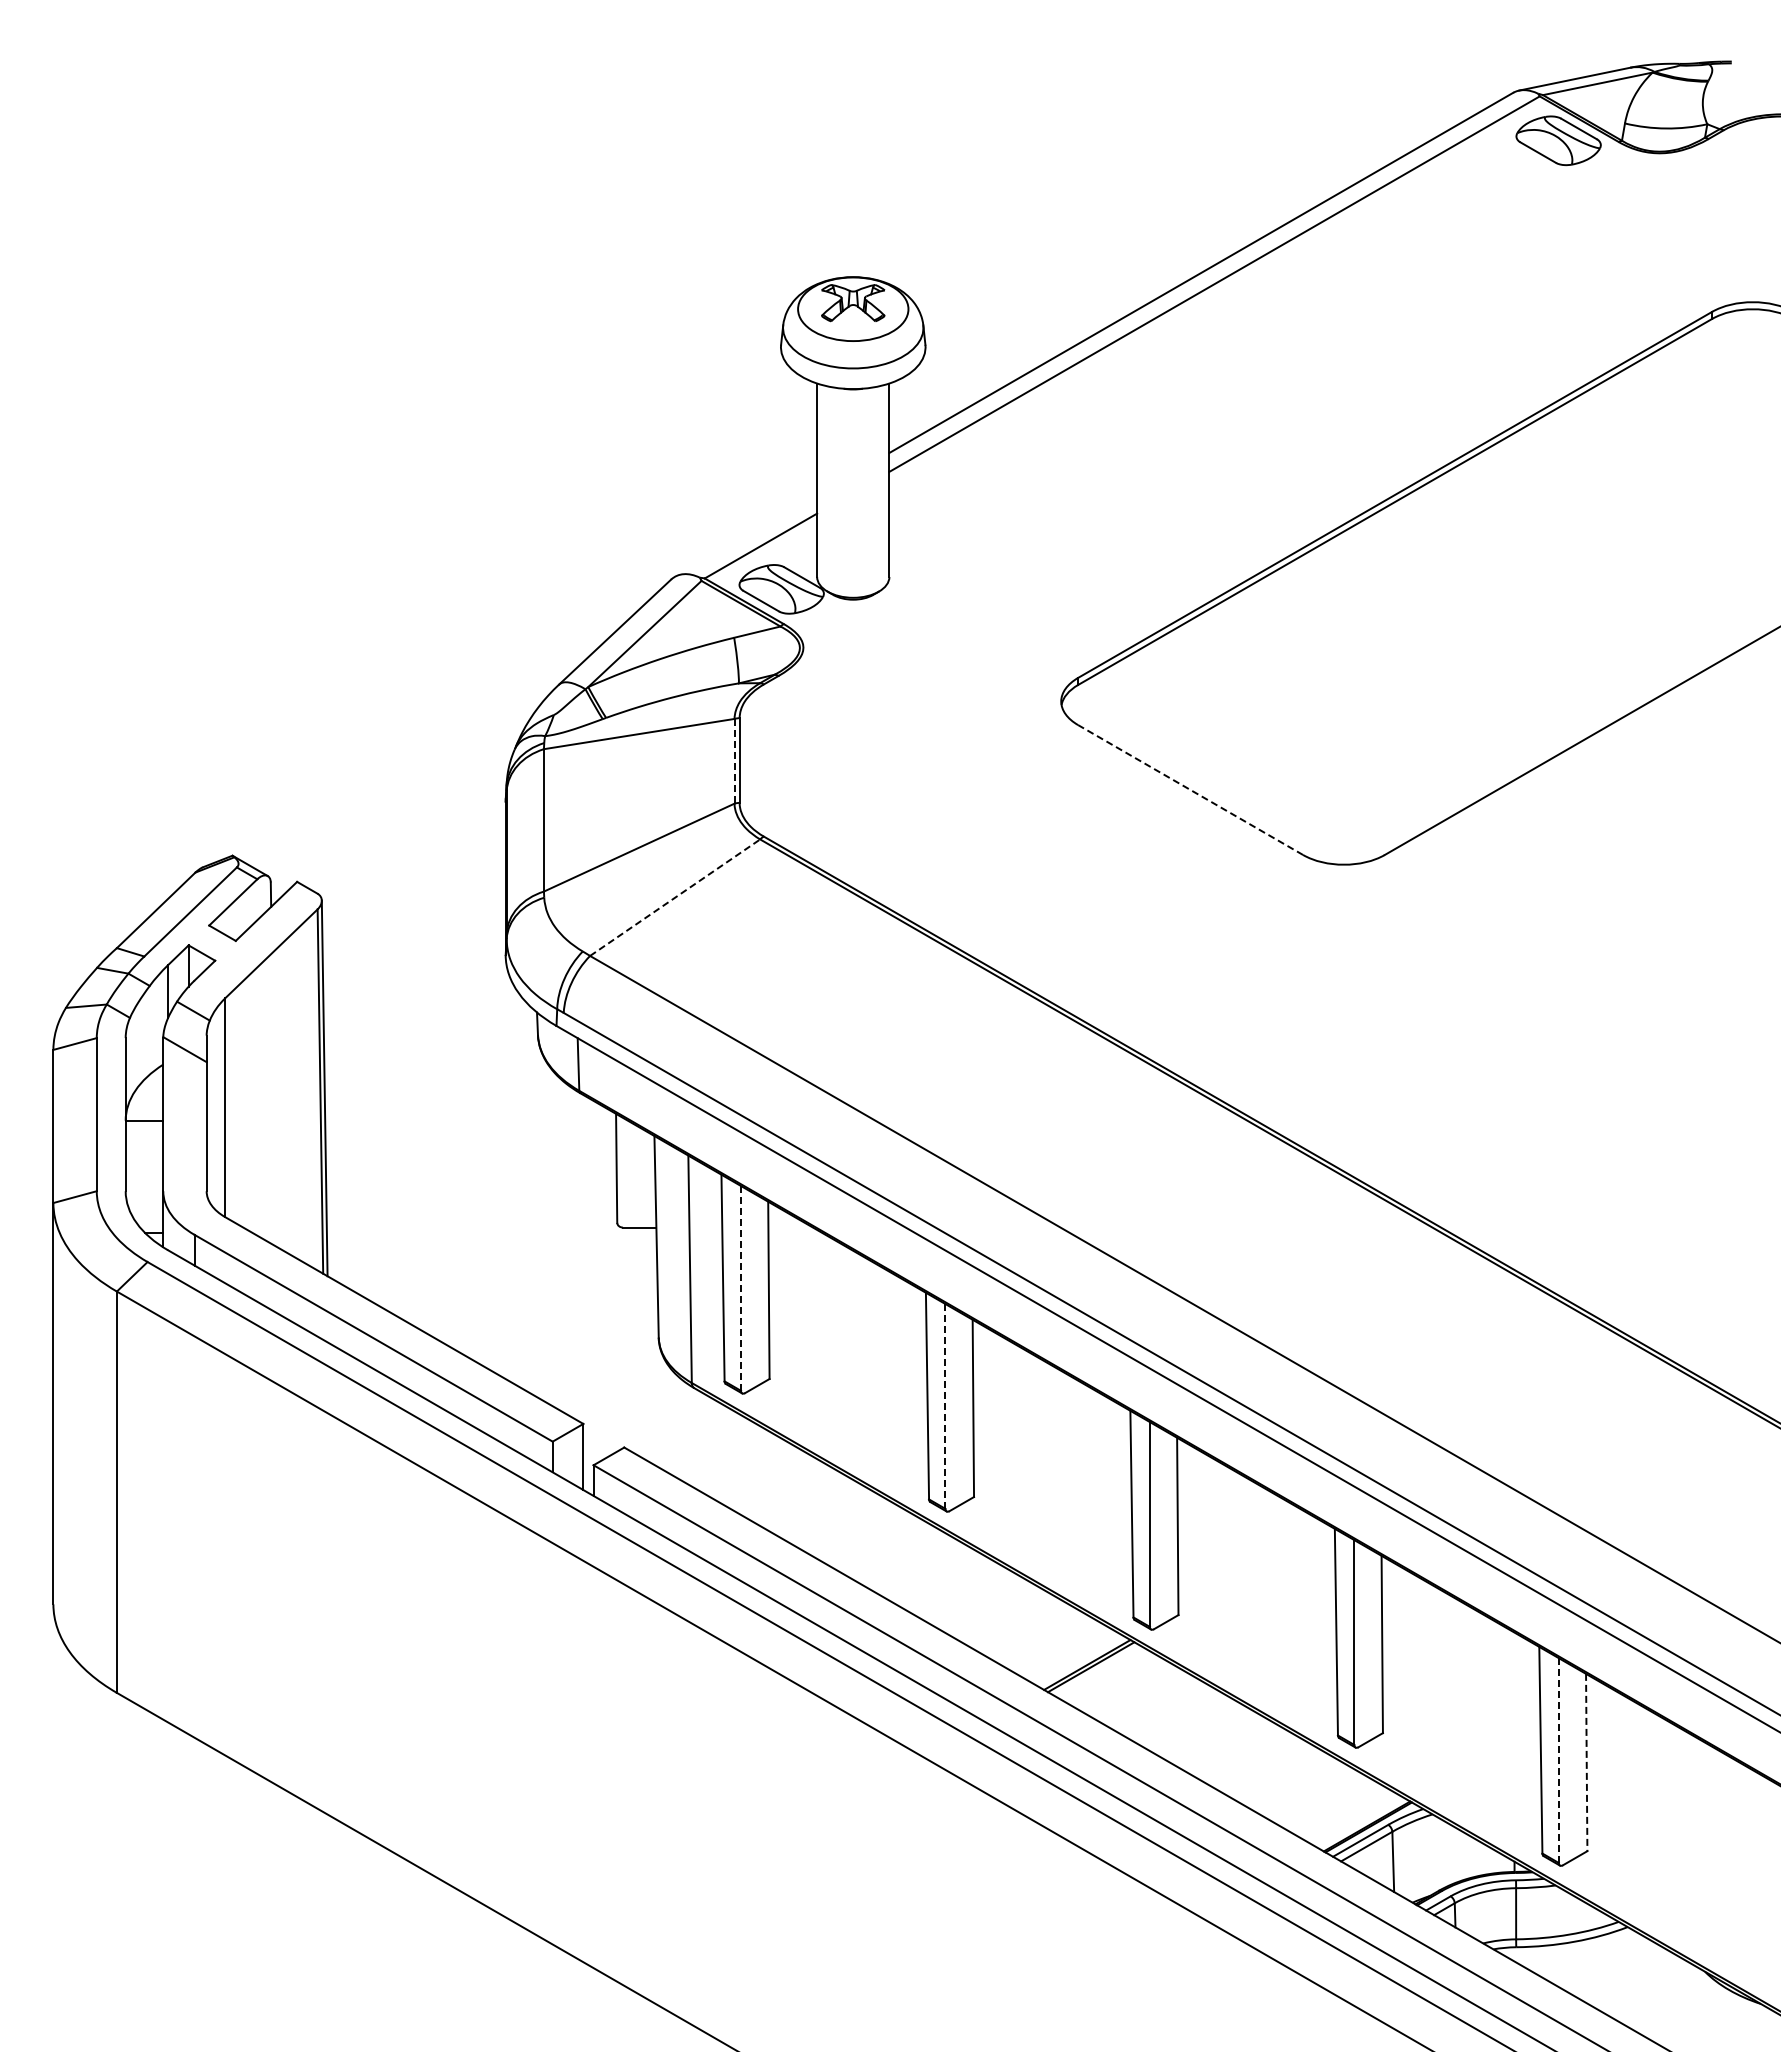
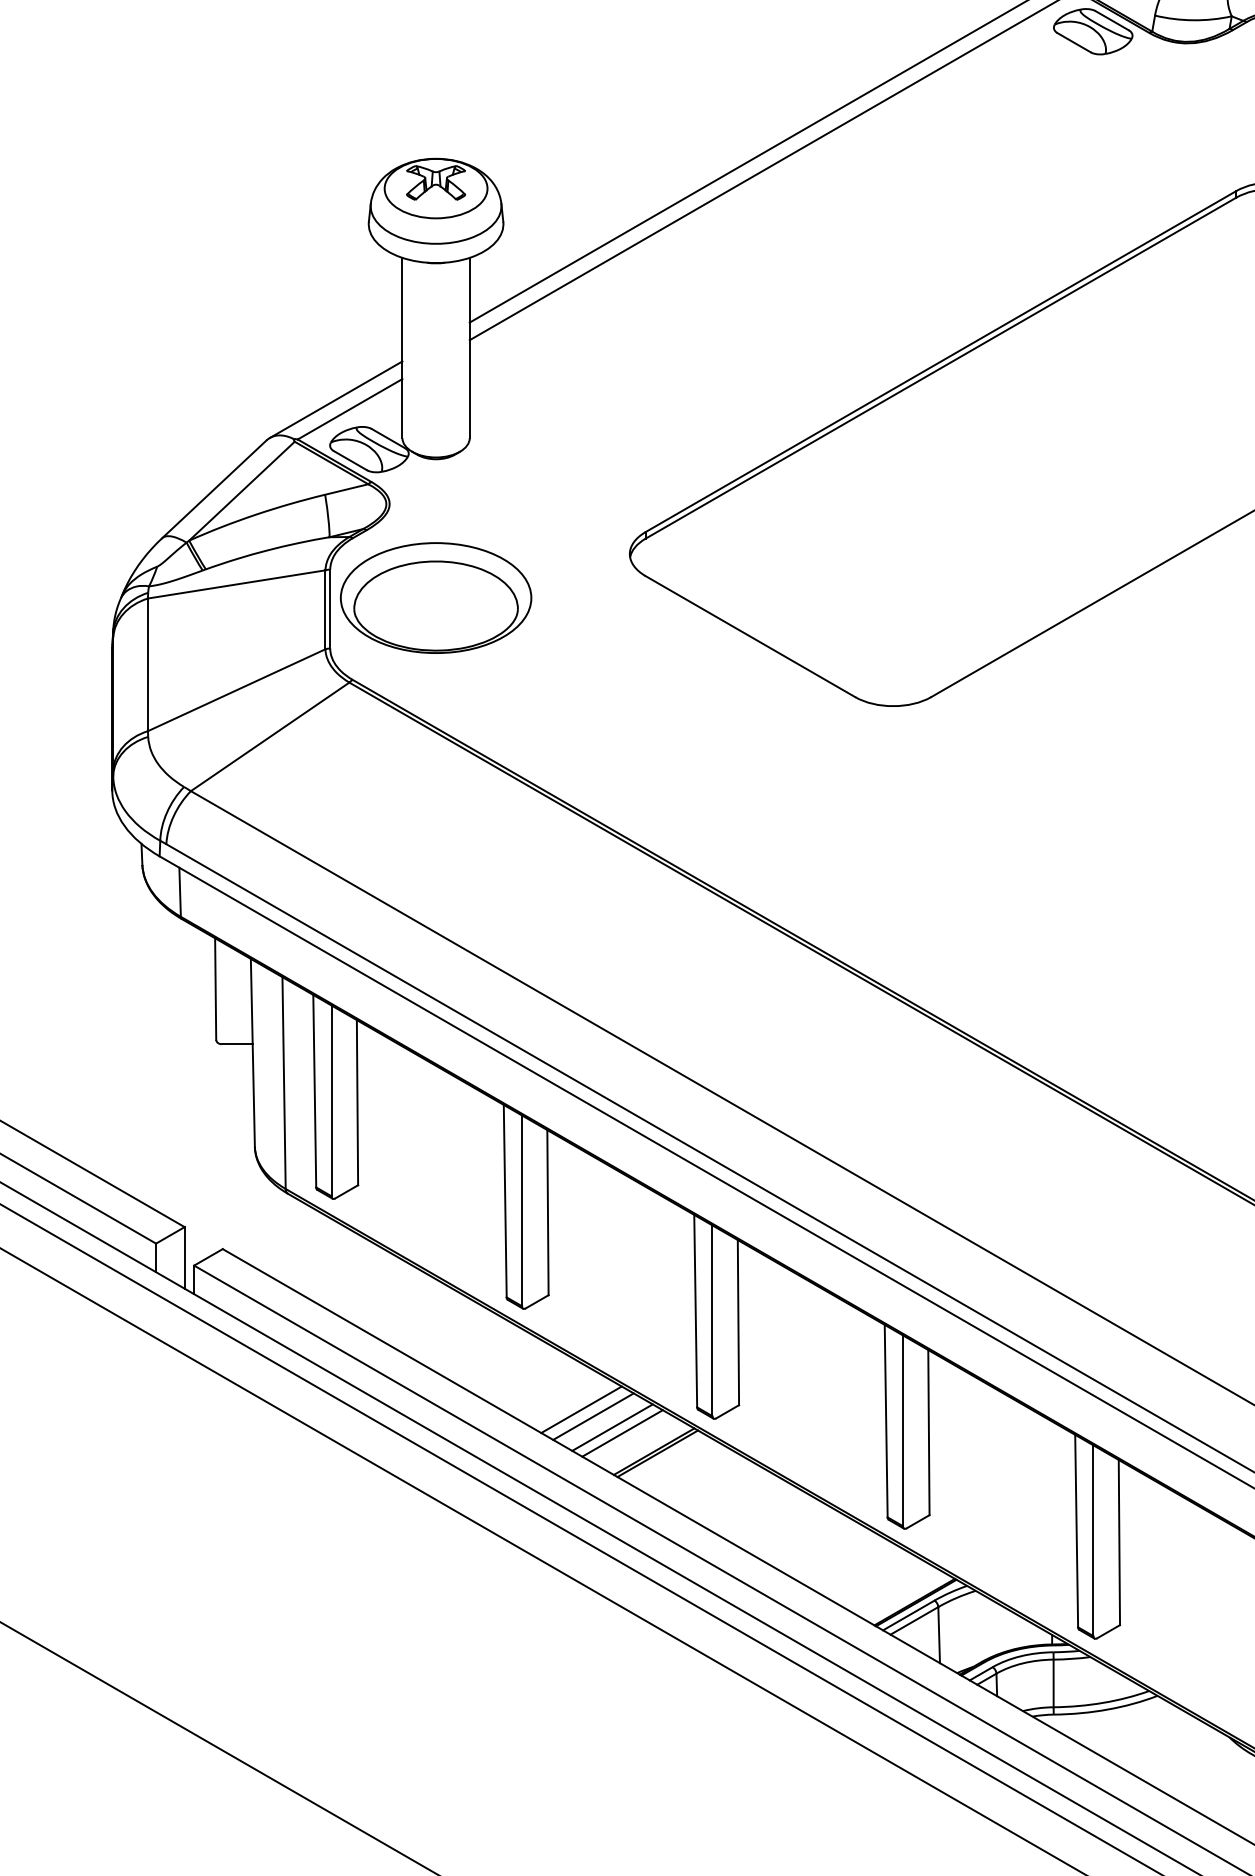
line: (745, 535) -> (335, 399), added
part: (853, 748) -> (436, 597), added
line: (734, 761) -> (325, 609), dashed -> solid
line: (1190, 790) -> (750, 637), dashed -> solid
line: (675, 897) -> (270, 736), dashed -> solid
line: (741, 1287) -> (331, 1100), dashed -> solid
line: (945, 1405) -> (522, 1209), dashed -> solid
line: (1009, 1619) -> (581, 1409), added
line: (1022, 1627) -> (593, 1416), added
line: (1042, 1639) -> (612, 1427), added
line: (1053, 1645) -> (622, 1433), added
line: (1558, 1760) -> (1093, 1540), dashed -> solid
line: (1586, 1762) -> (1119, 1542), dashed -> solid

